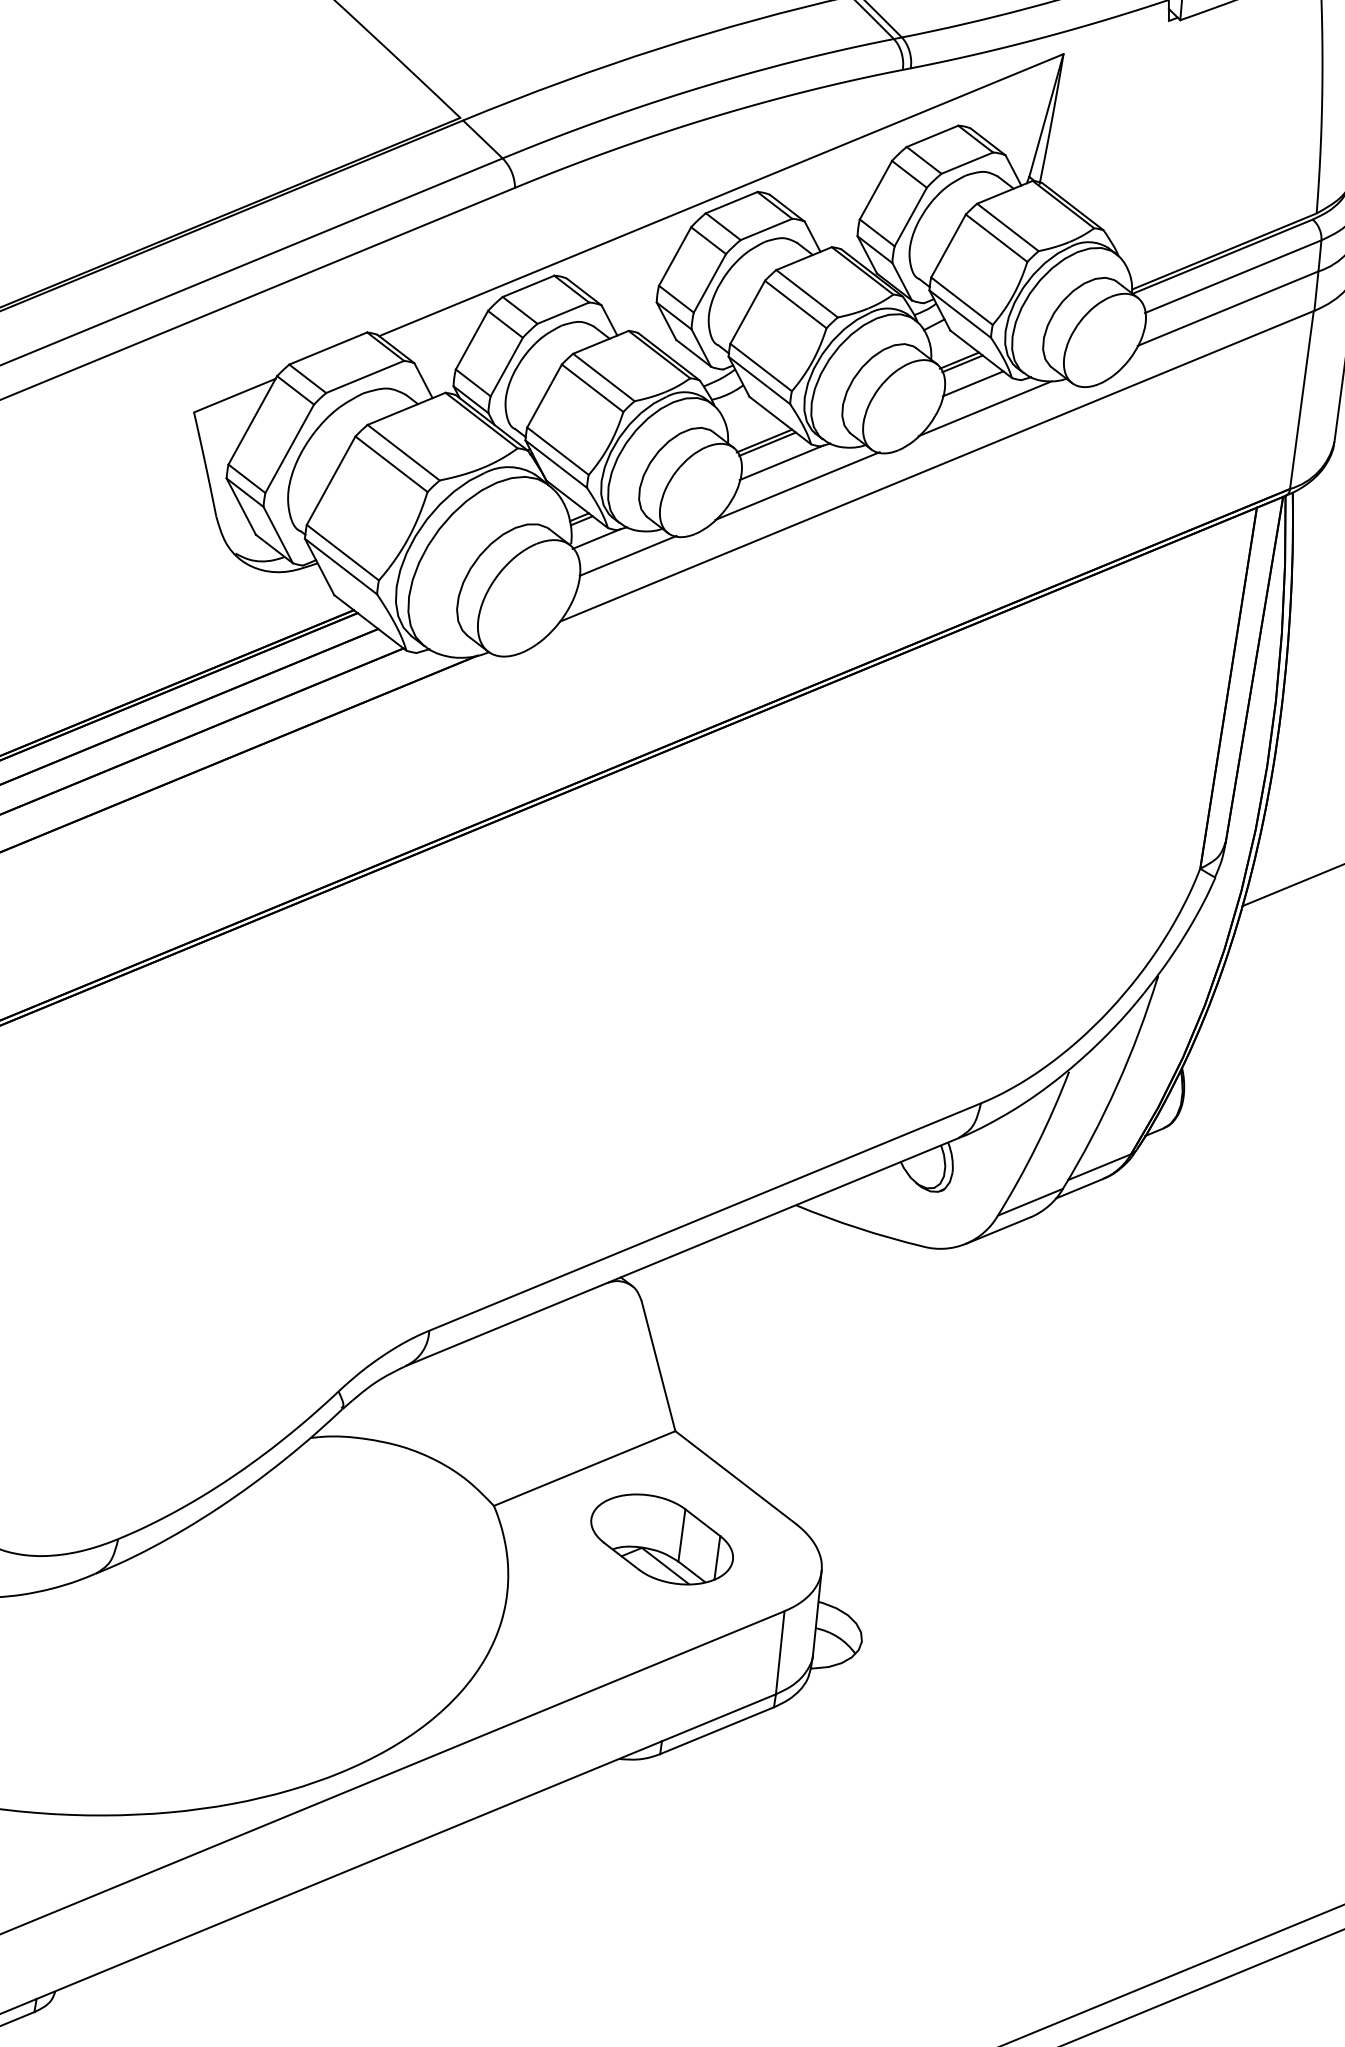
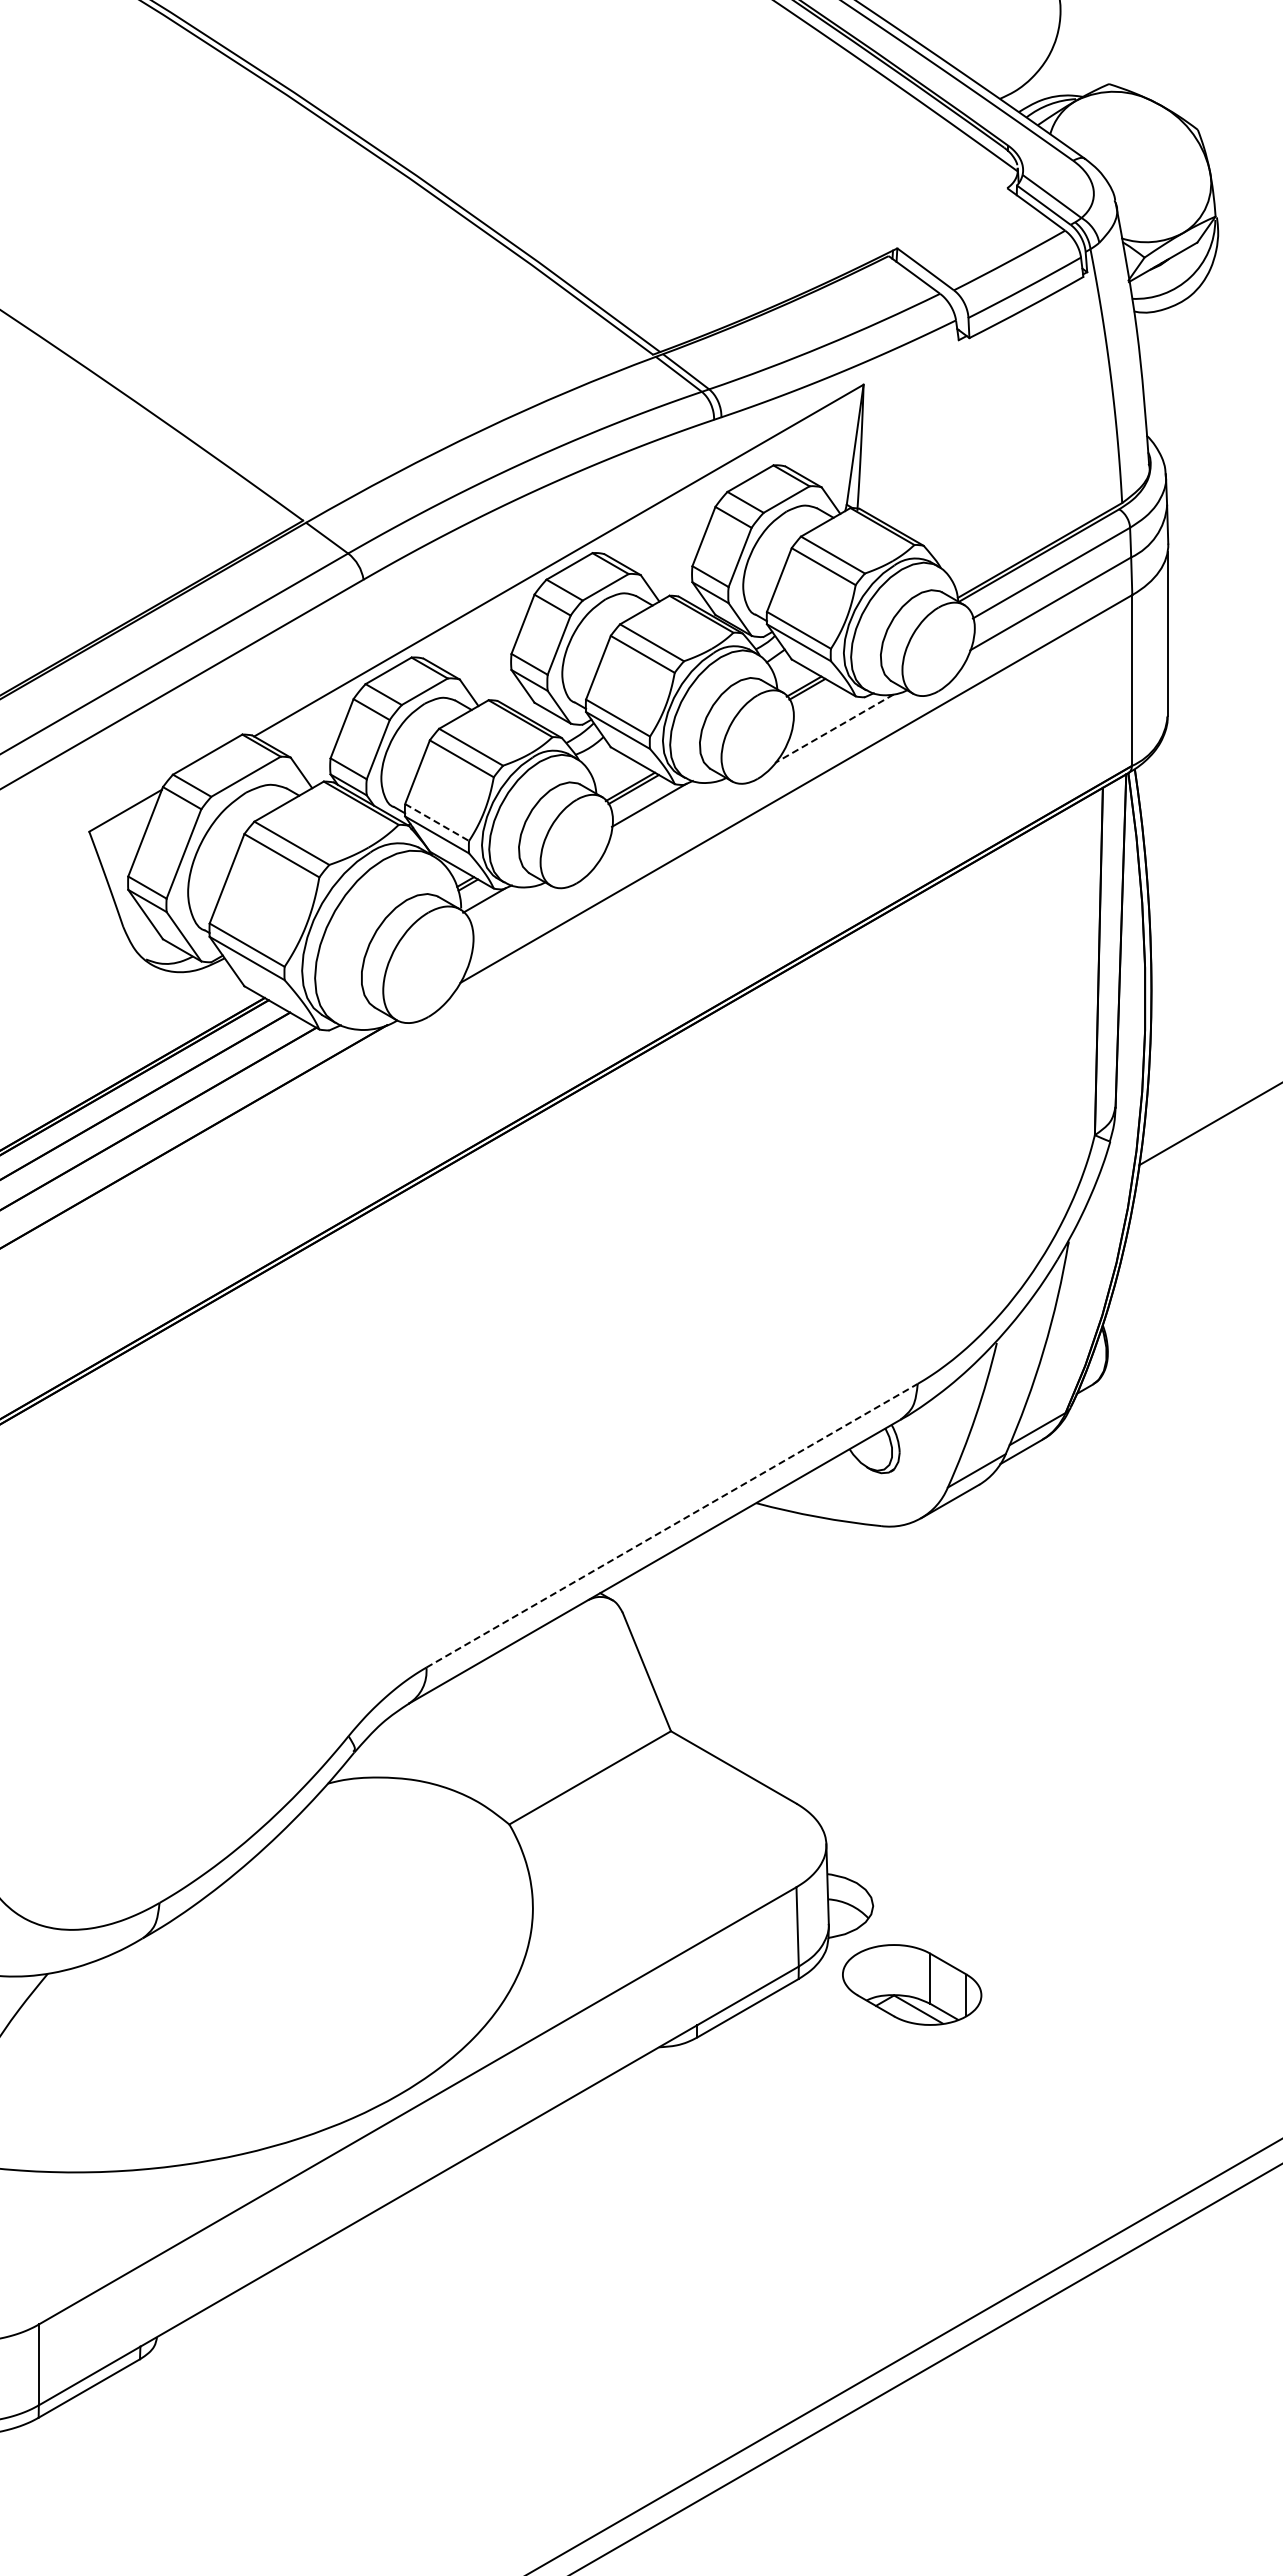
line: (972, 383) -> (819, 706), removed
line: (984, 409) -> (833, 729), solid -> dashed
line: (558, 451) -> (437, 822), solid -> dashed
line: (797, 486) -> (667, 825), removed
line: (628, 556) -> (516, 912), removed
line: (705, 1216) -> (672, 1525), solid -> dashed
part: (662, 1539) -> (912, 1984), moved

